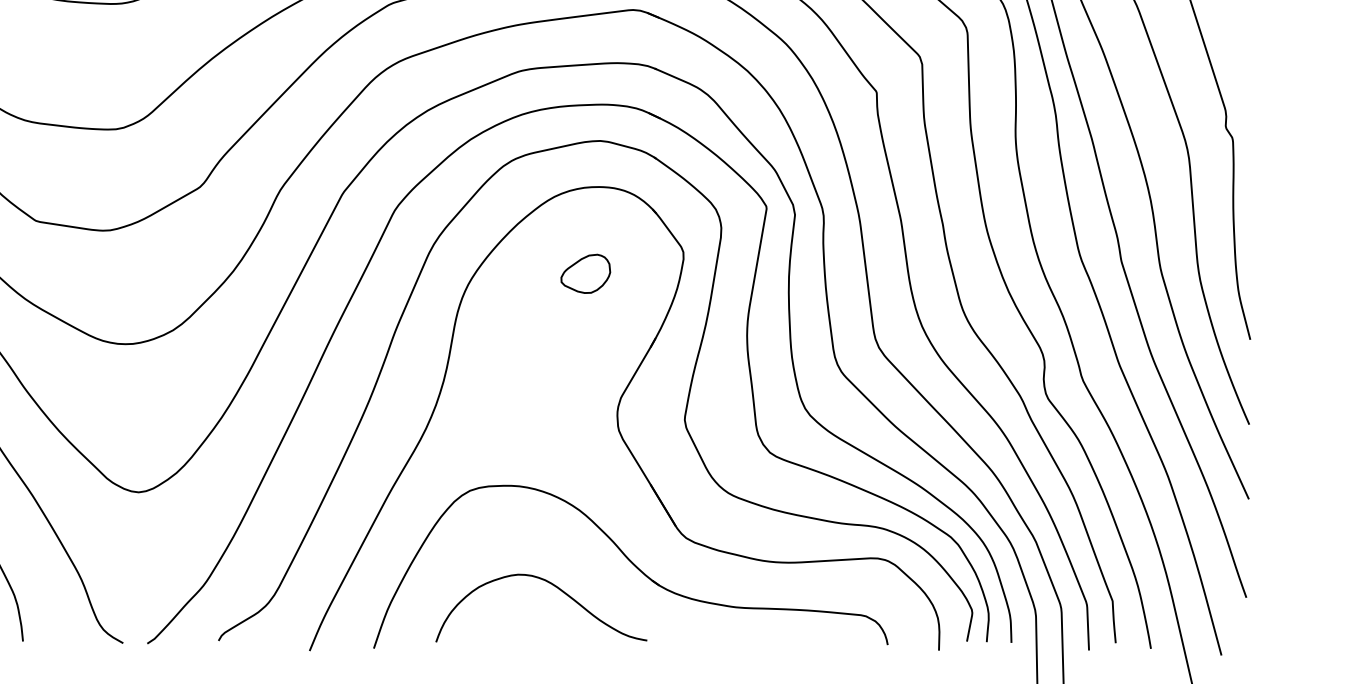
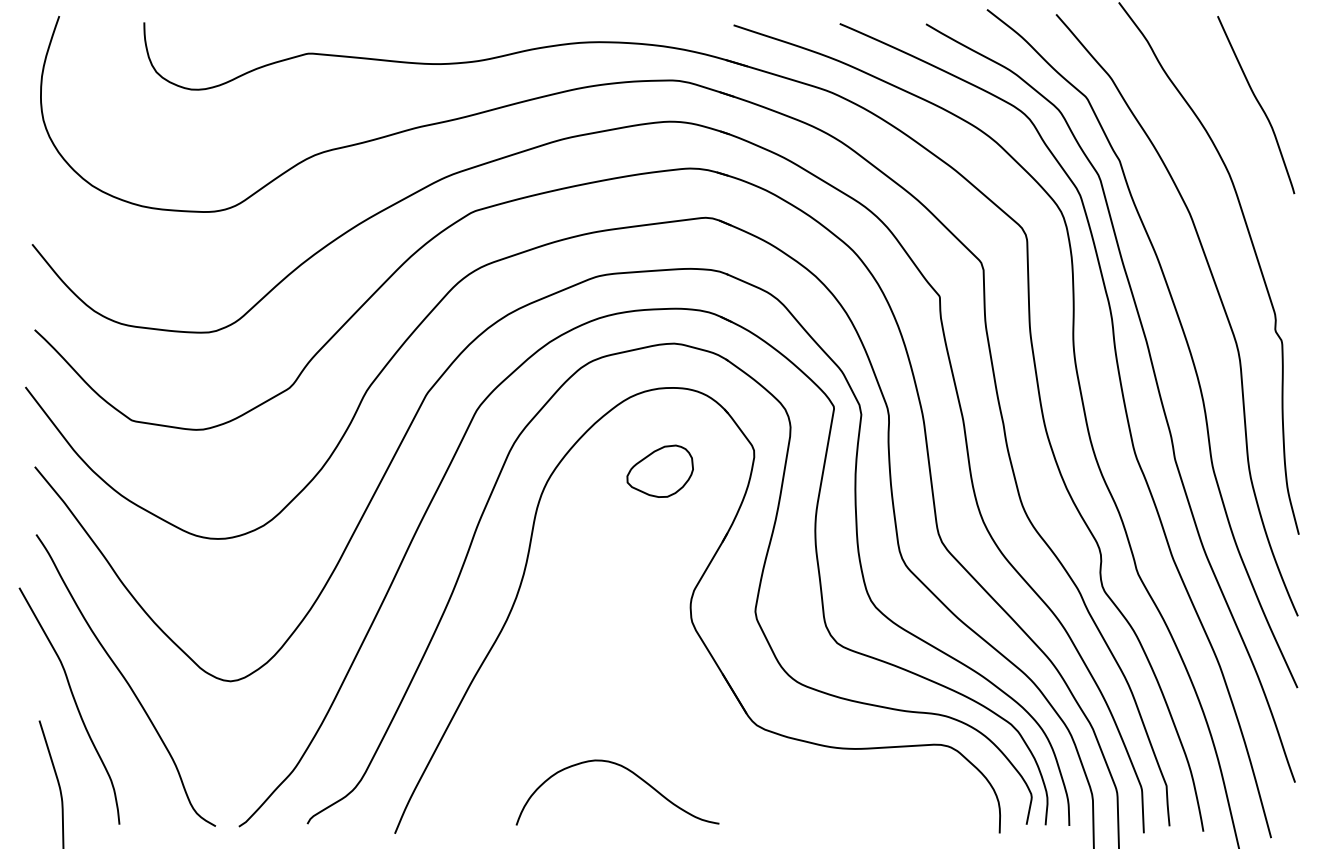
part: (586, 274) -> (660, 471), size x1.4
part: (630, 566) -> (703, 752), removed

